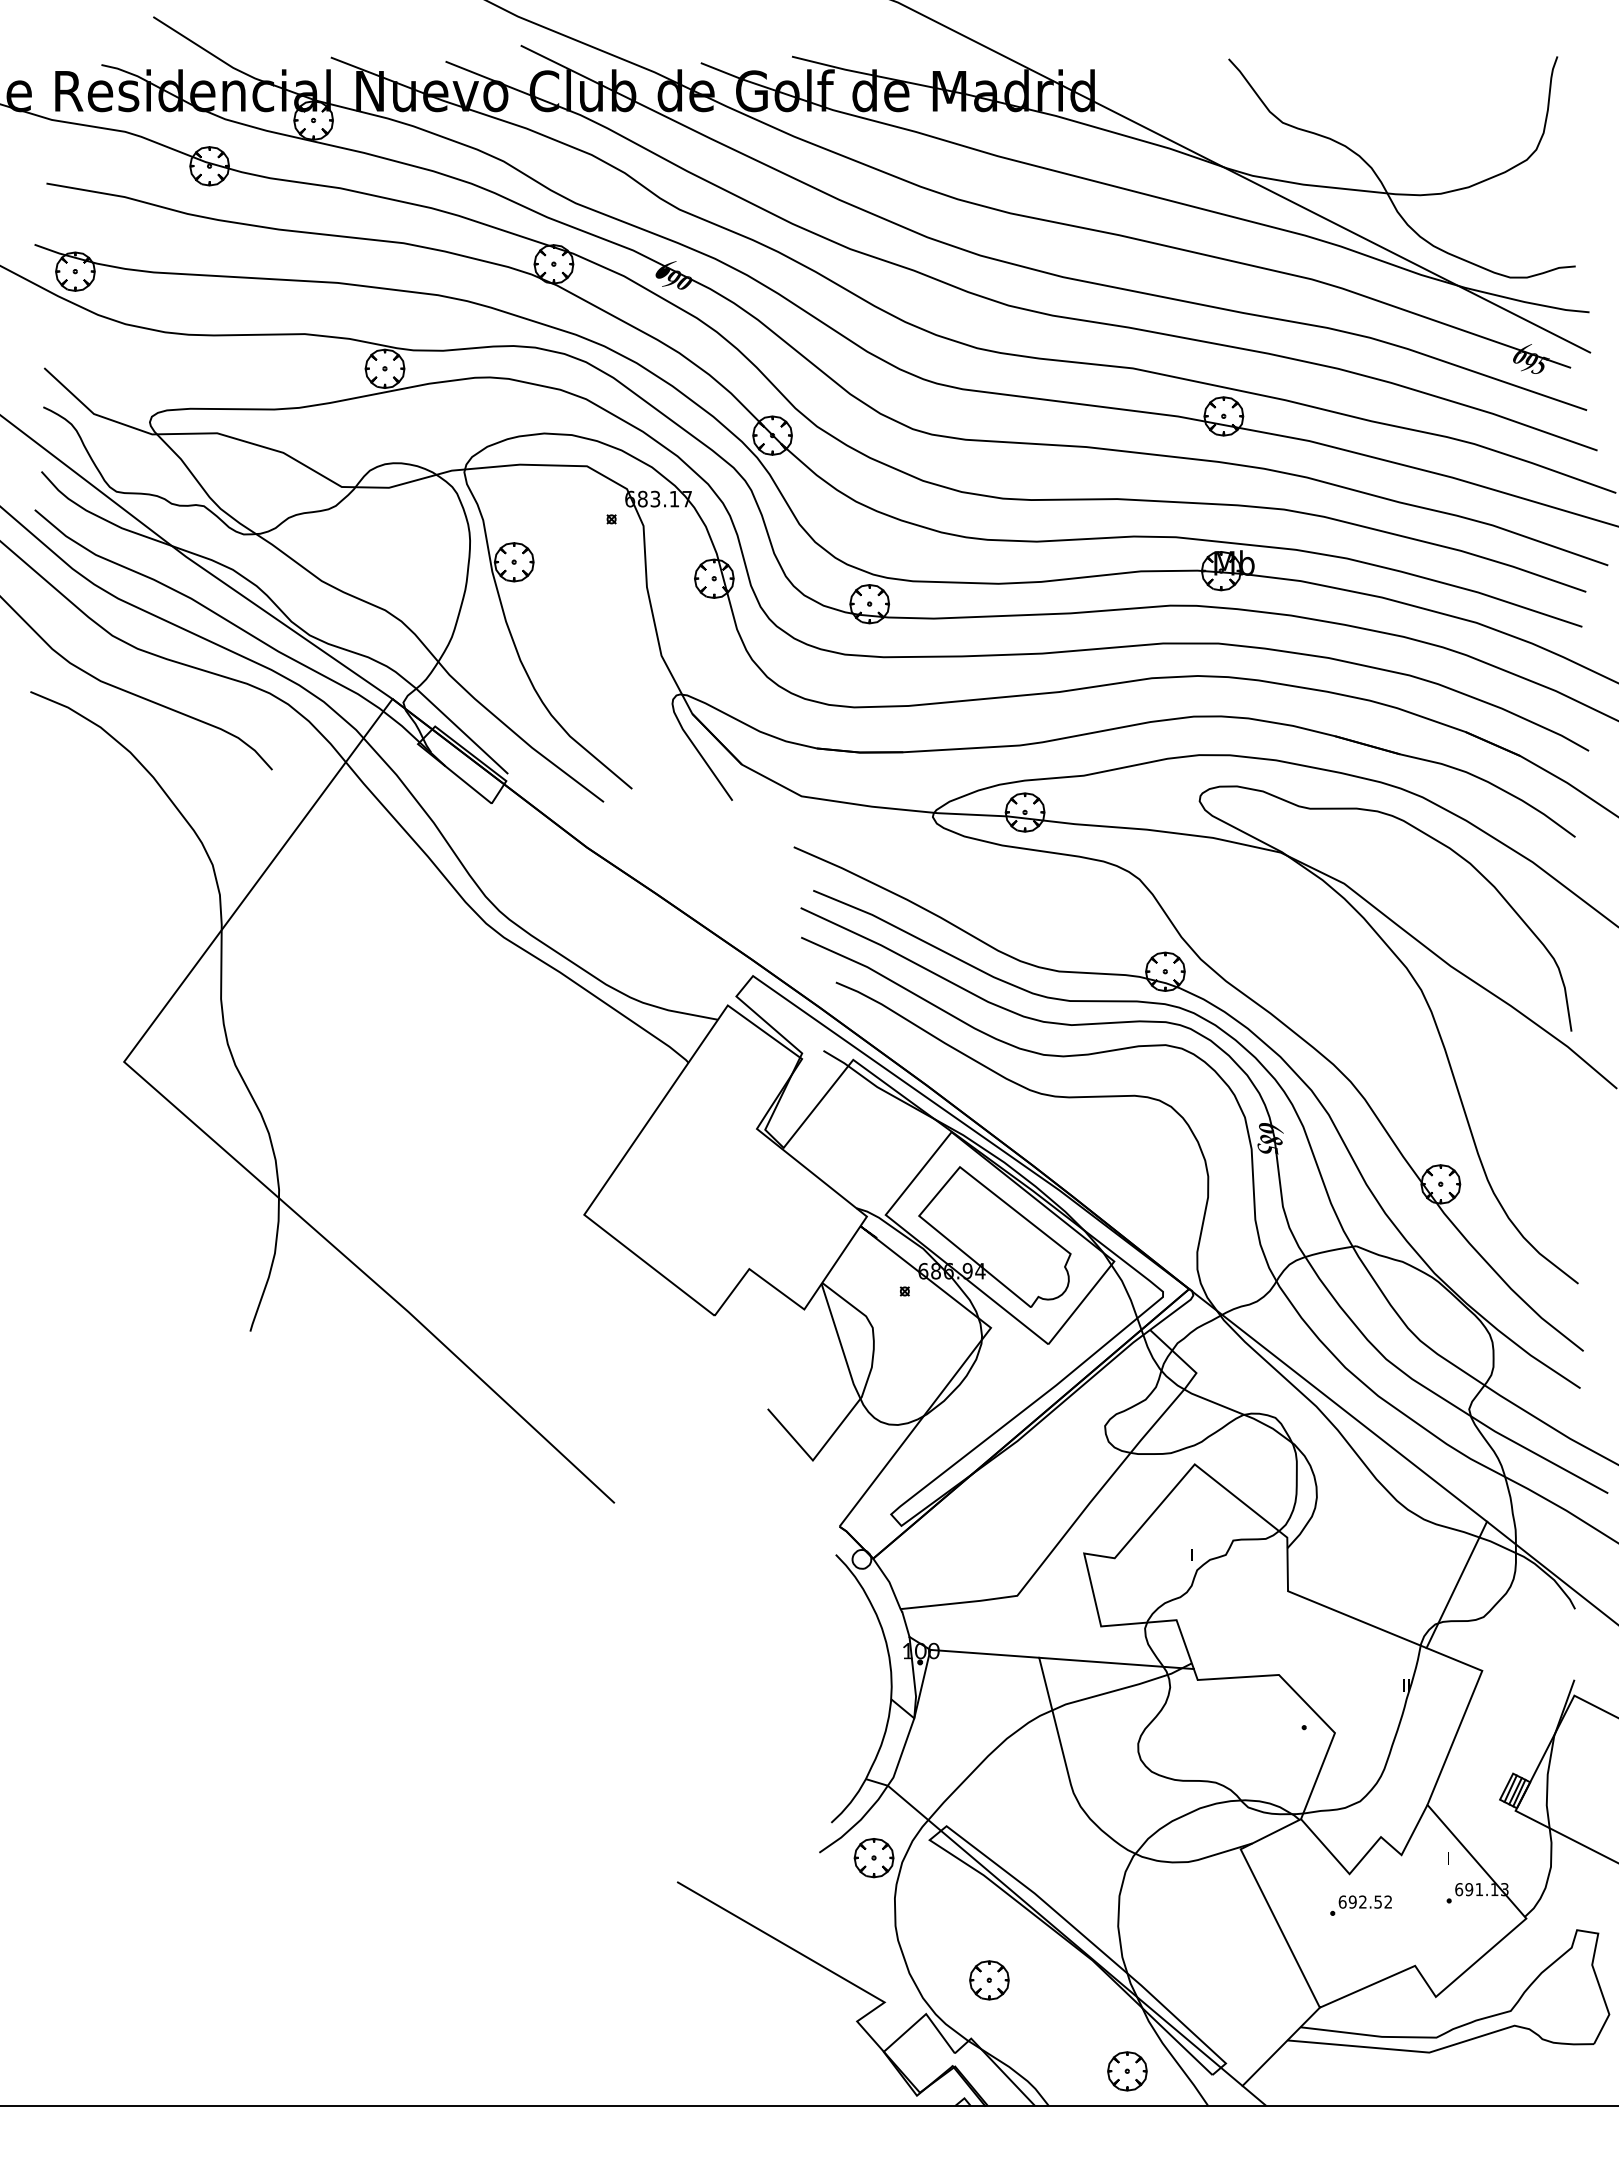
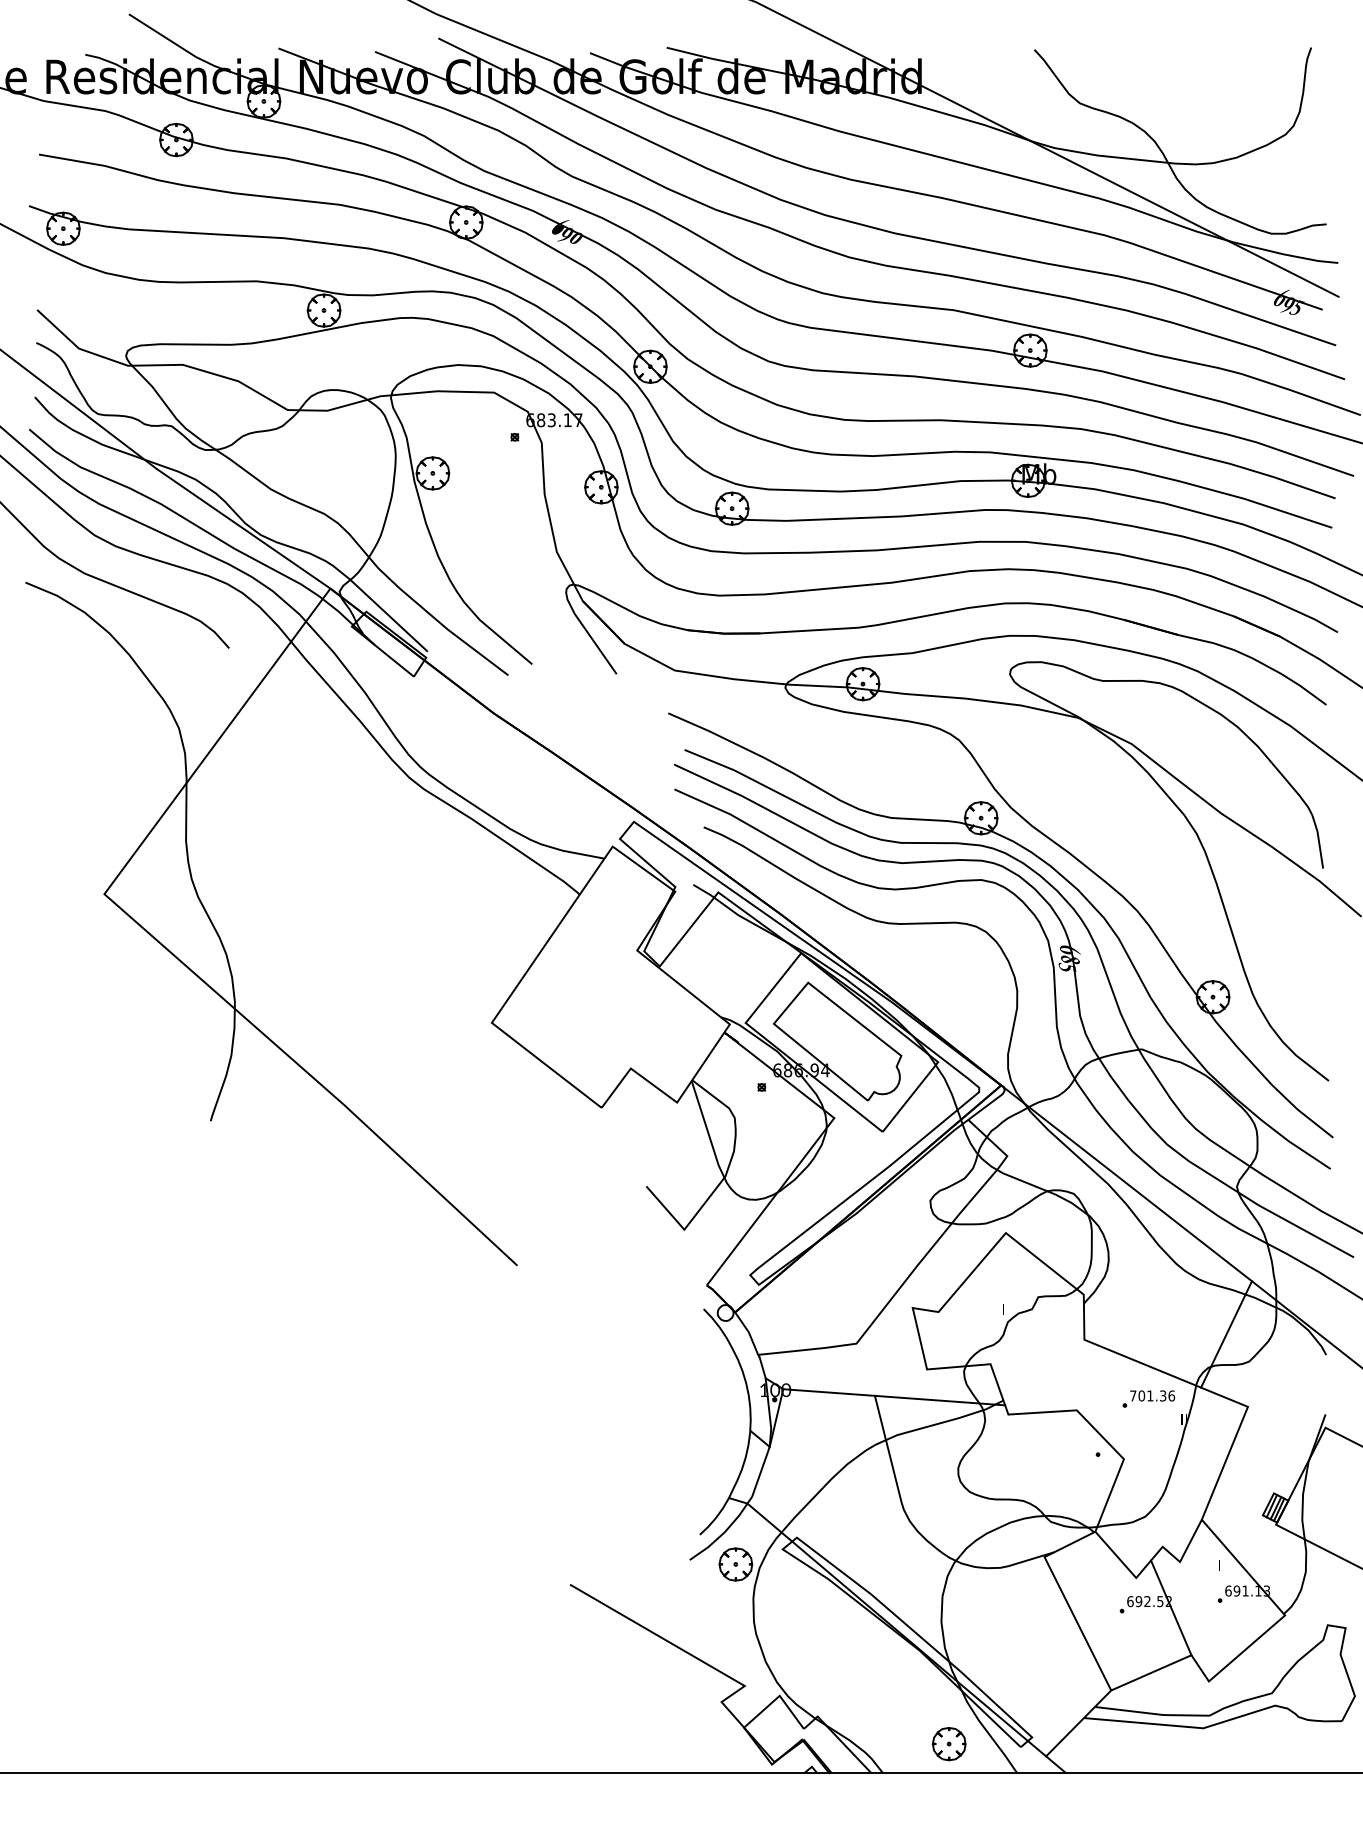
part: (1364, 1661) -> (1148, 1398), added
line: (1391, 1909) -> (1171, 1607), added
part: (989, 1980) -> (833, 1667), removed

